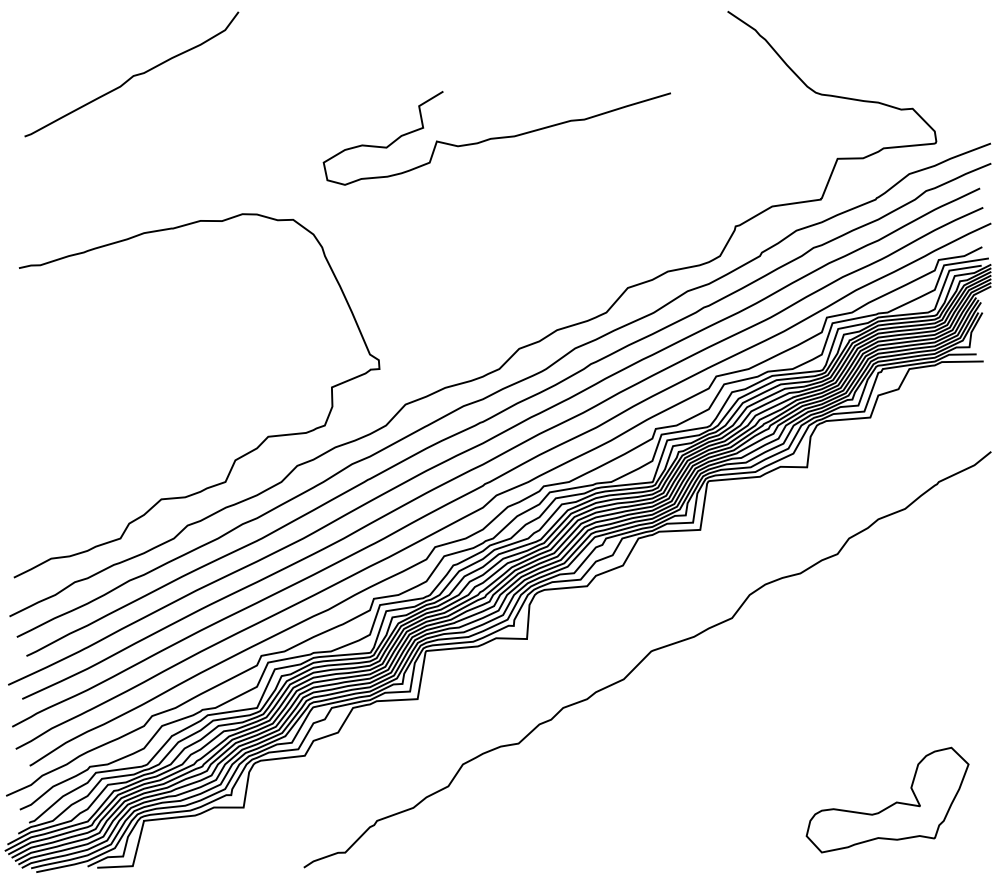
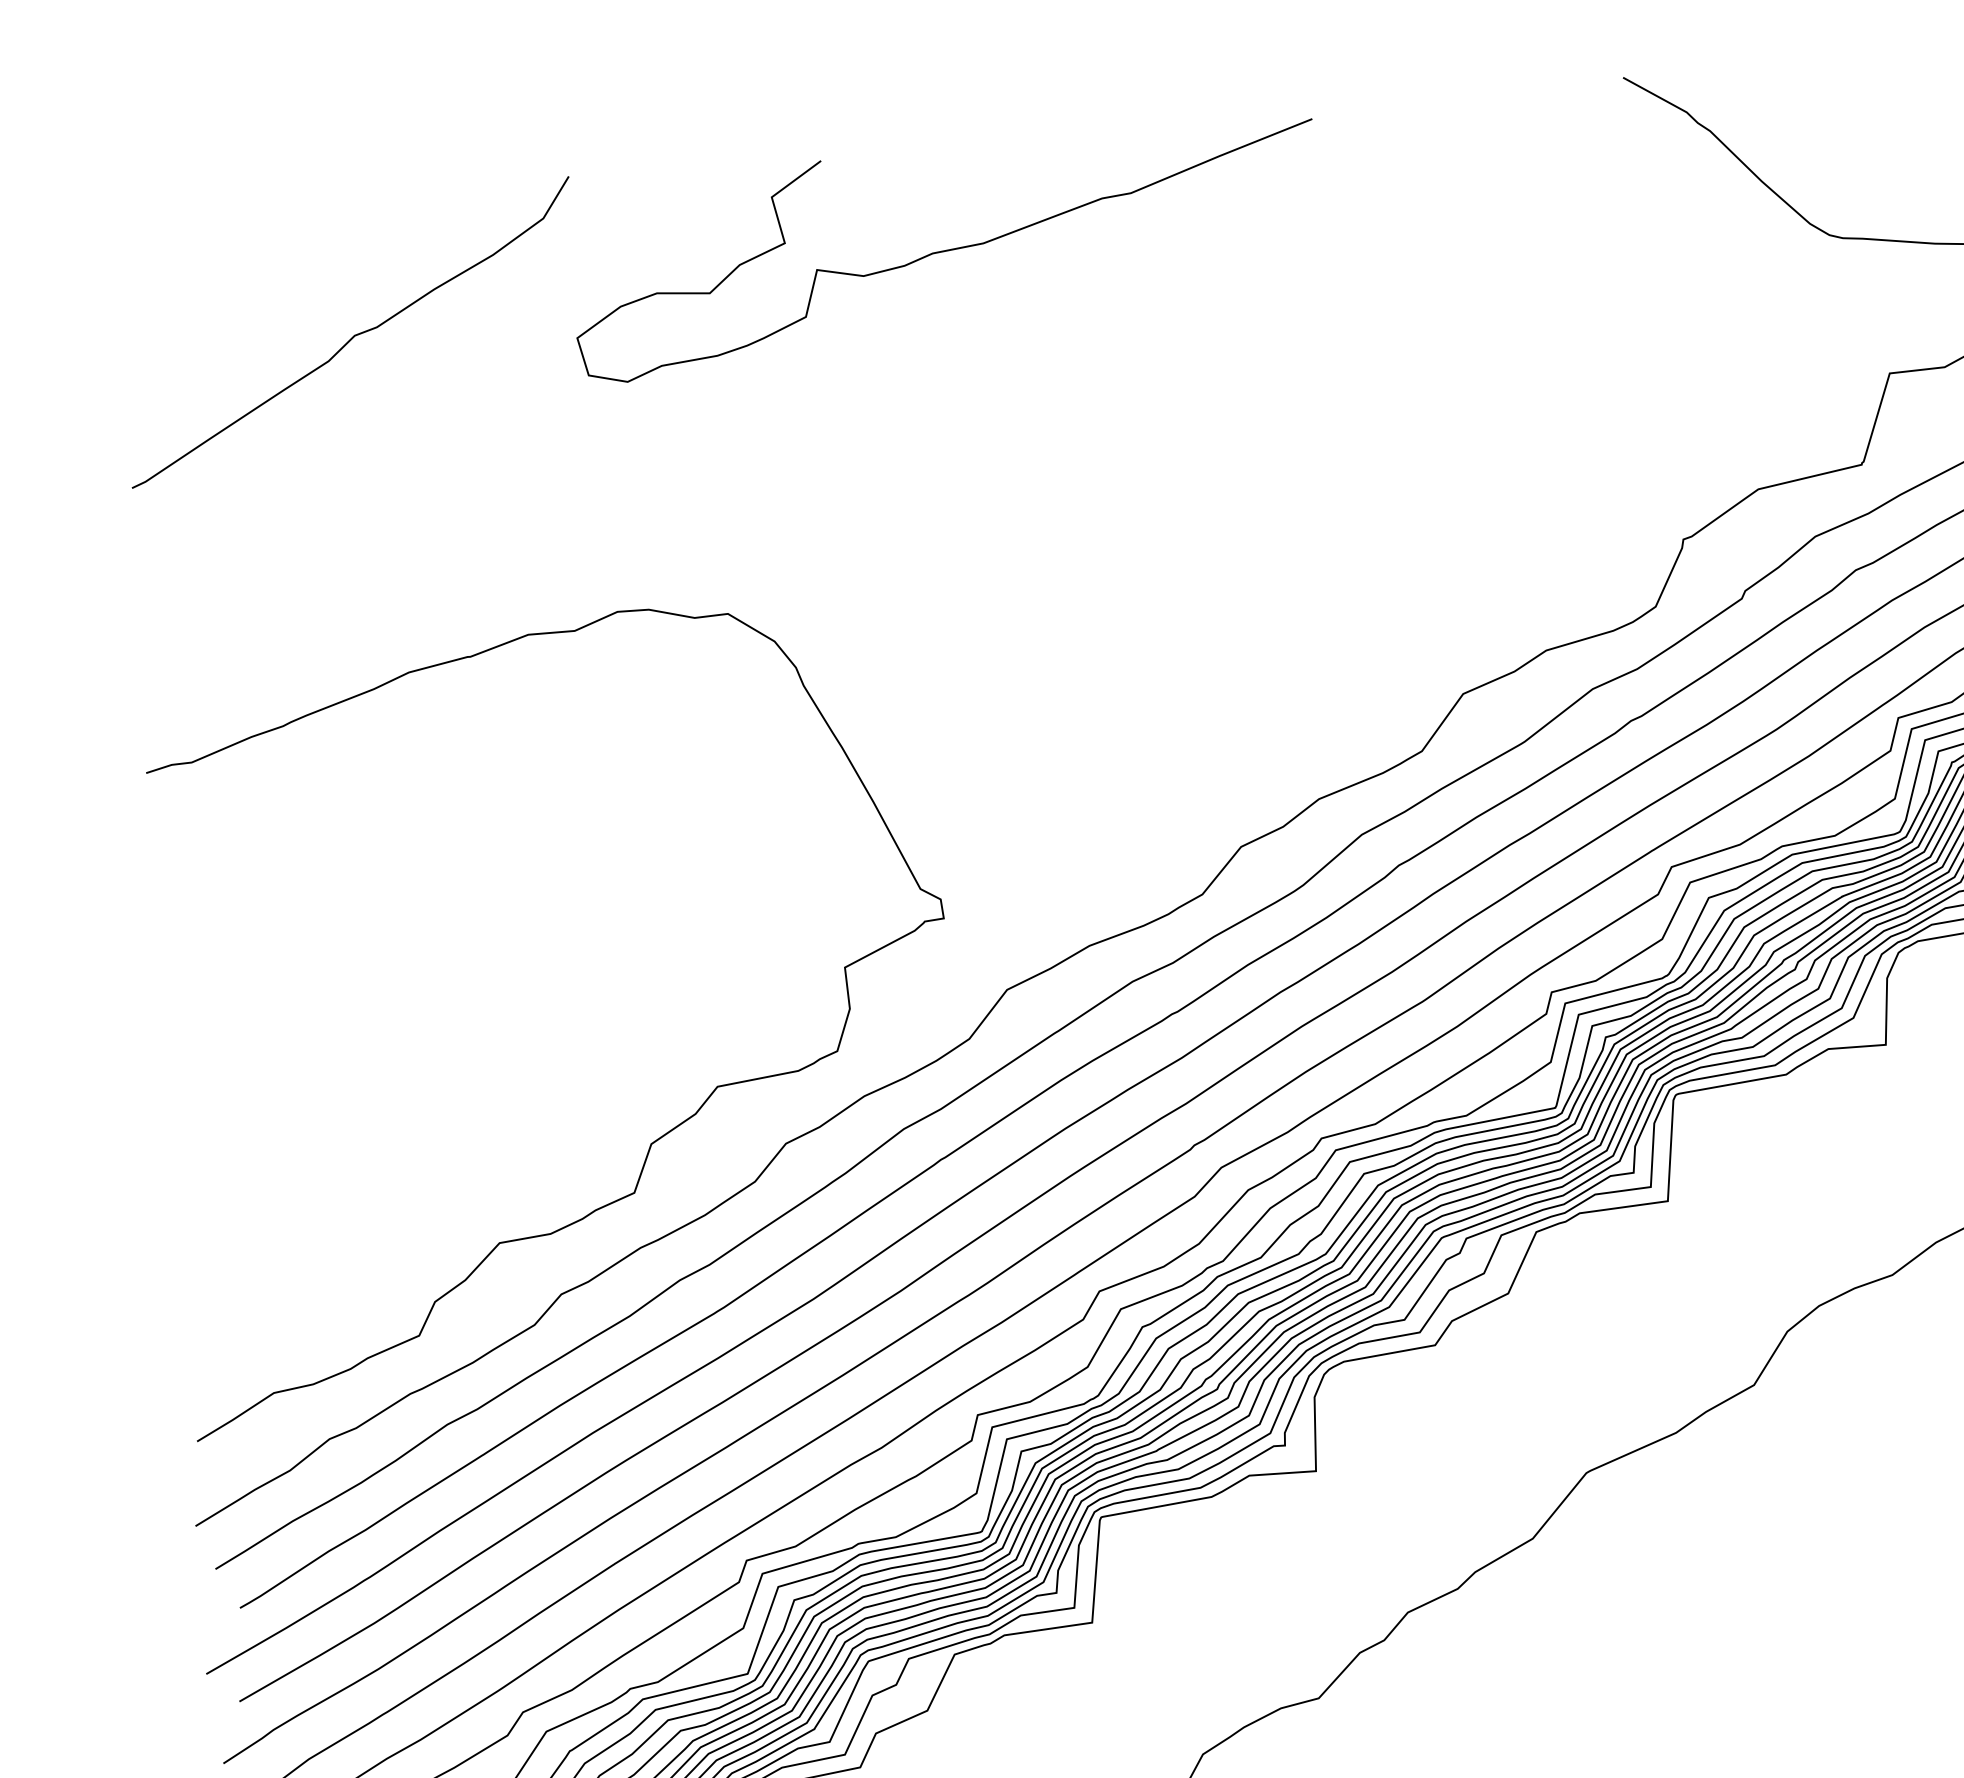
curve: (496, 138) -> (945, 251), moved

